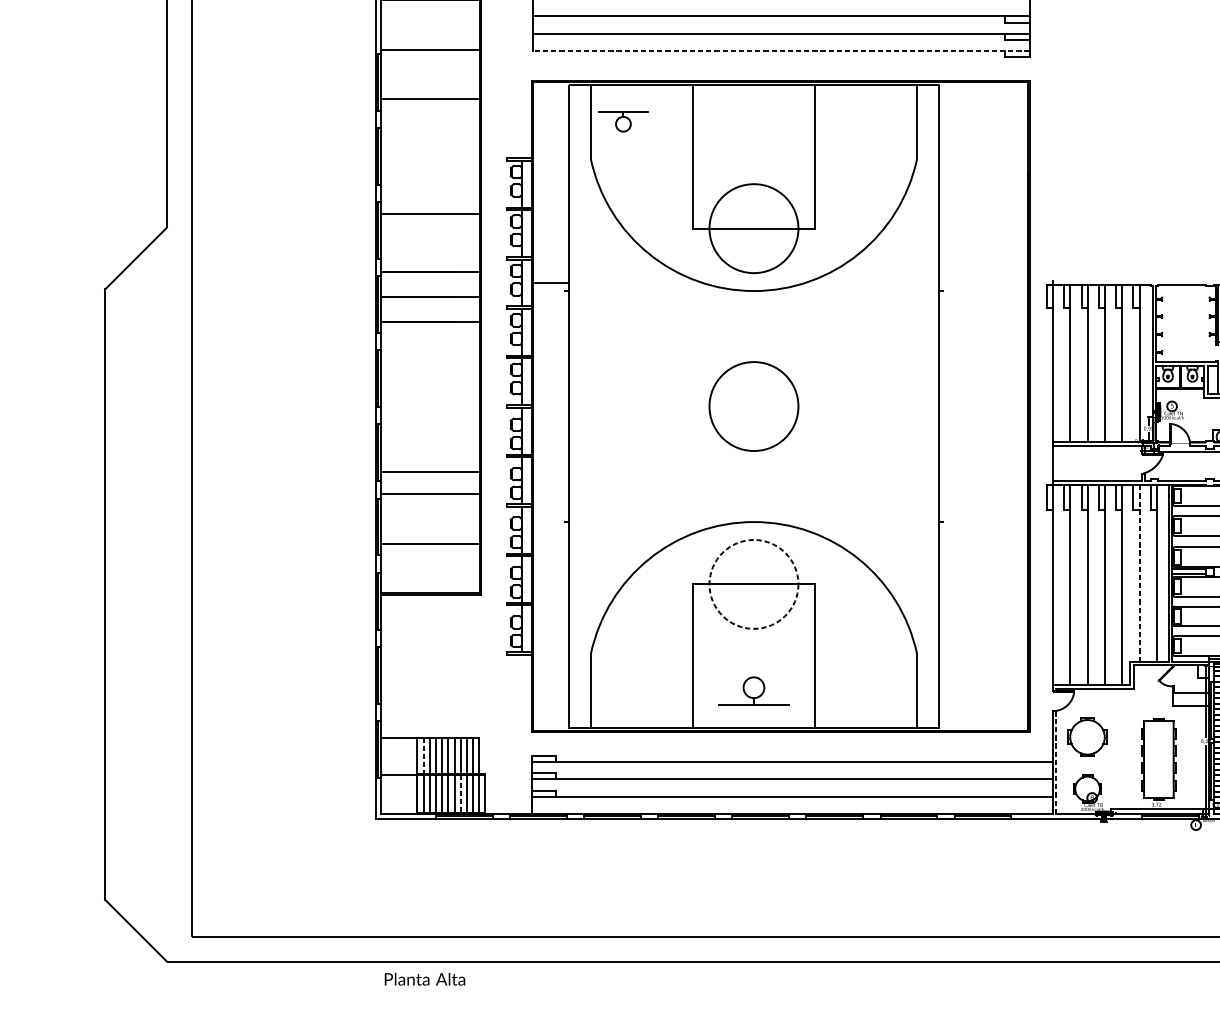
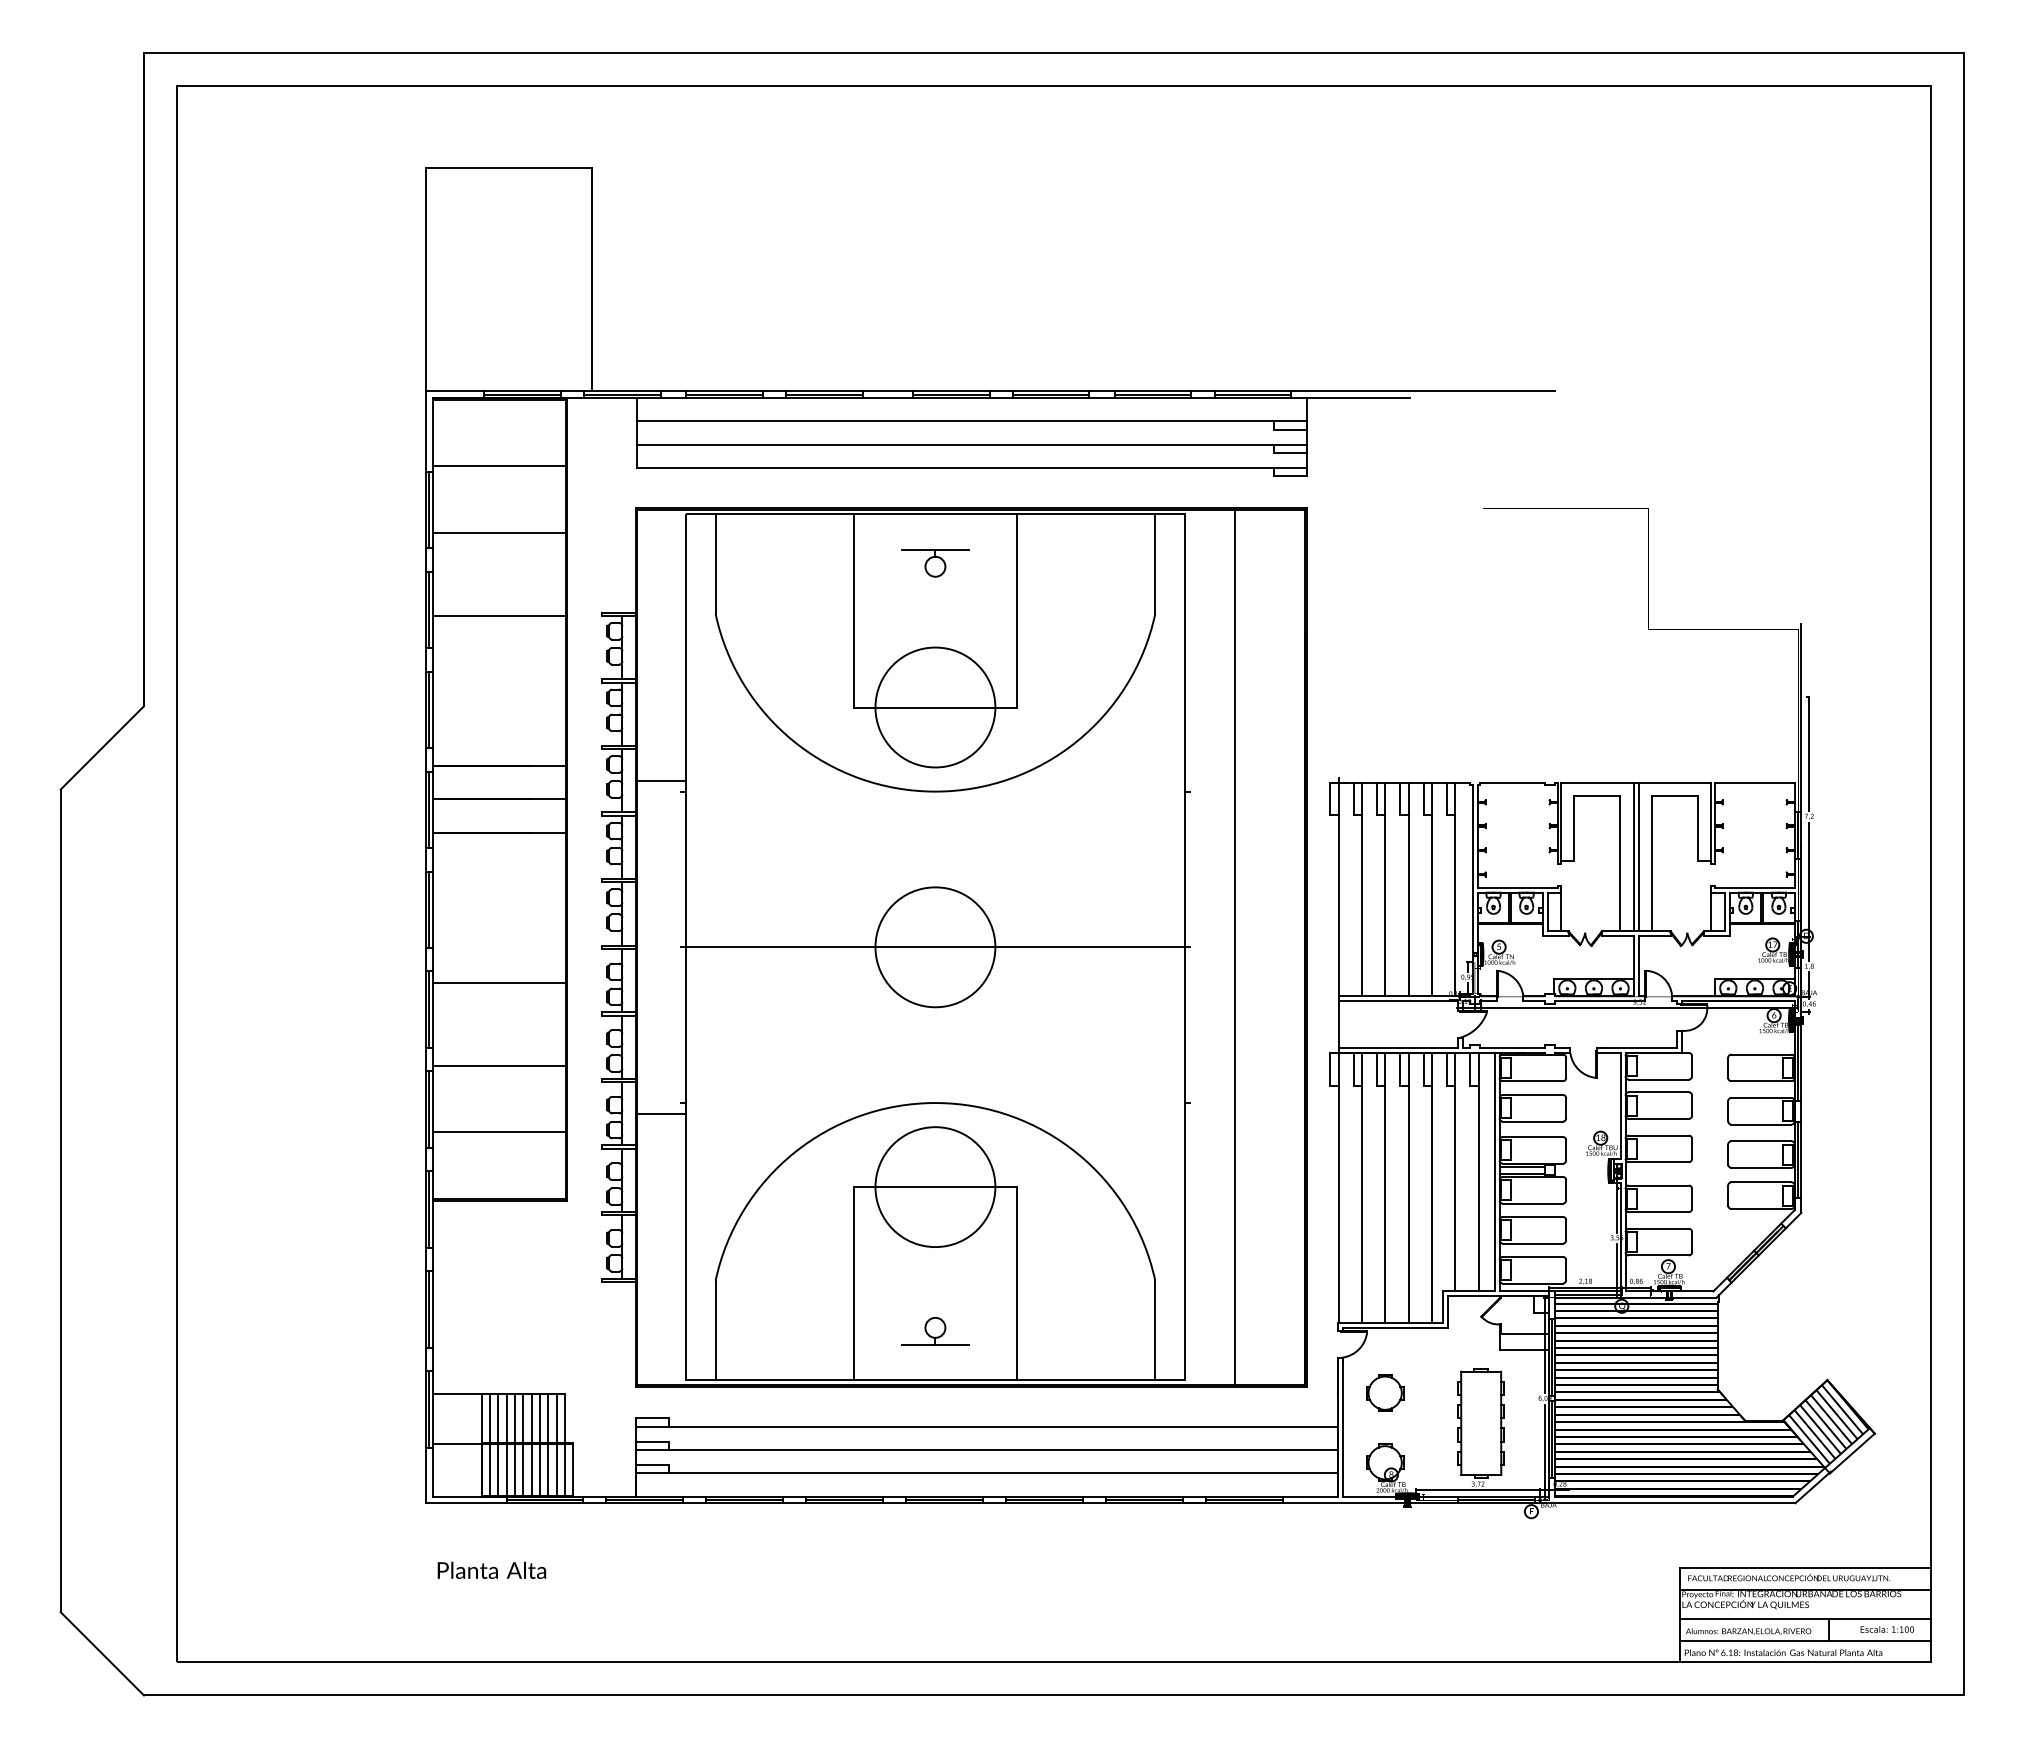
line: (781, 51) -> (972, 468), dashed -> solid
part: (623, 121) -> (935, 563), moved
line: (429, 214) -> (498, 616), moved
line: (976, 405) -> (1235, 946), added
line: (754, 406) -> (935, 947), added
line: (429, 471) -> (498, 982), moved
line: (550, 529) -> (661, 1113), added
line: (1139, 572) -> (1455, 1171), dashed -> solid
circle: (754, 584) -> (935, 1187), dashed -> solid
part: (754, 691) -> (935, 1331), size x0.71
part: (1087, 736) -> (1385, 1392), size x0.71
line: (423, 756) -> (490, 1419), dashed -> solid
line: (1056, 762) -> (1343, 1426), dashed -> solid
line: (461, 794) -> (540, 1470), dashed -> solid
text: (424, 978) -> (491, 1569), moved

